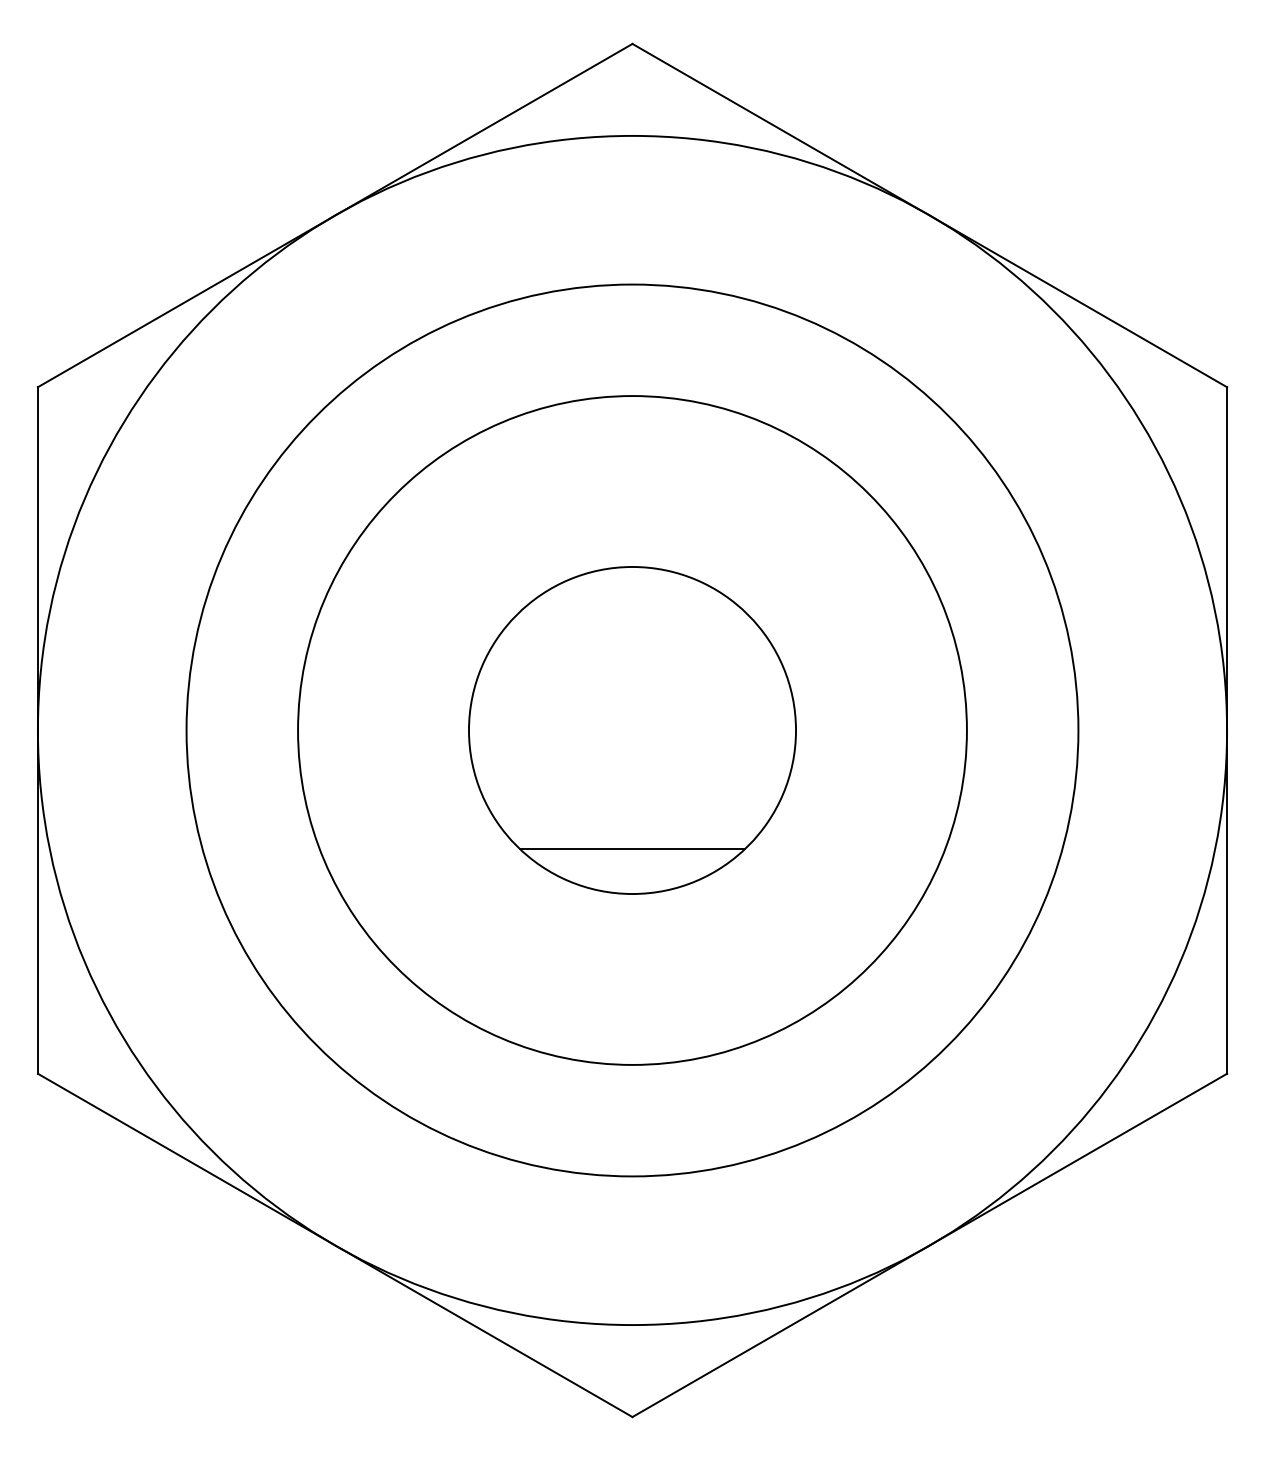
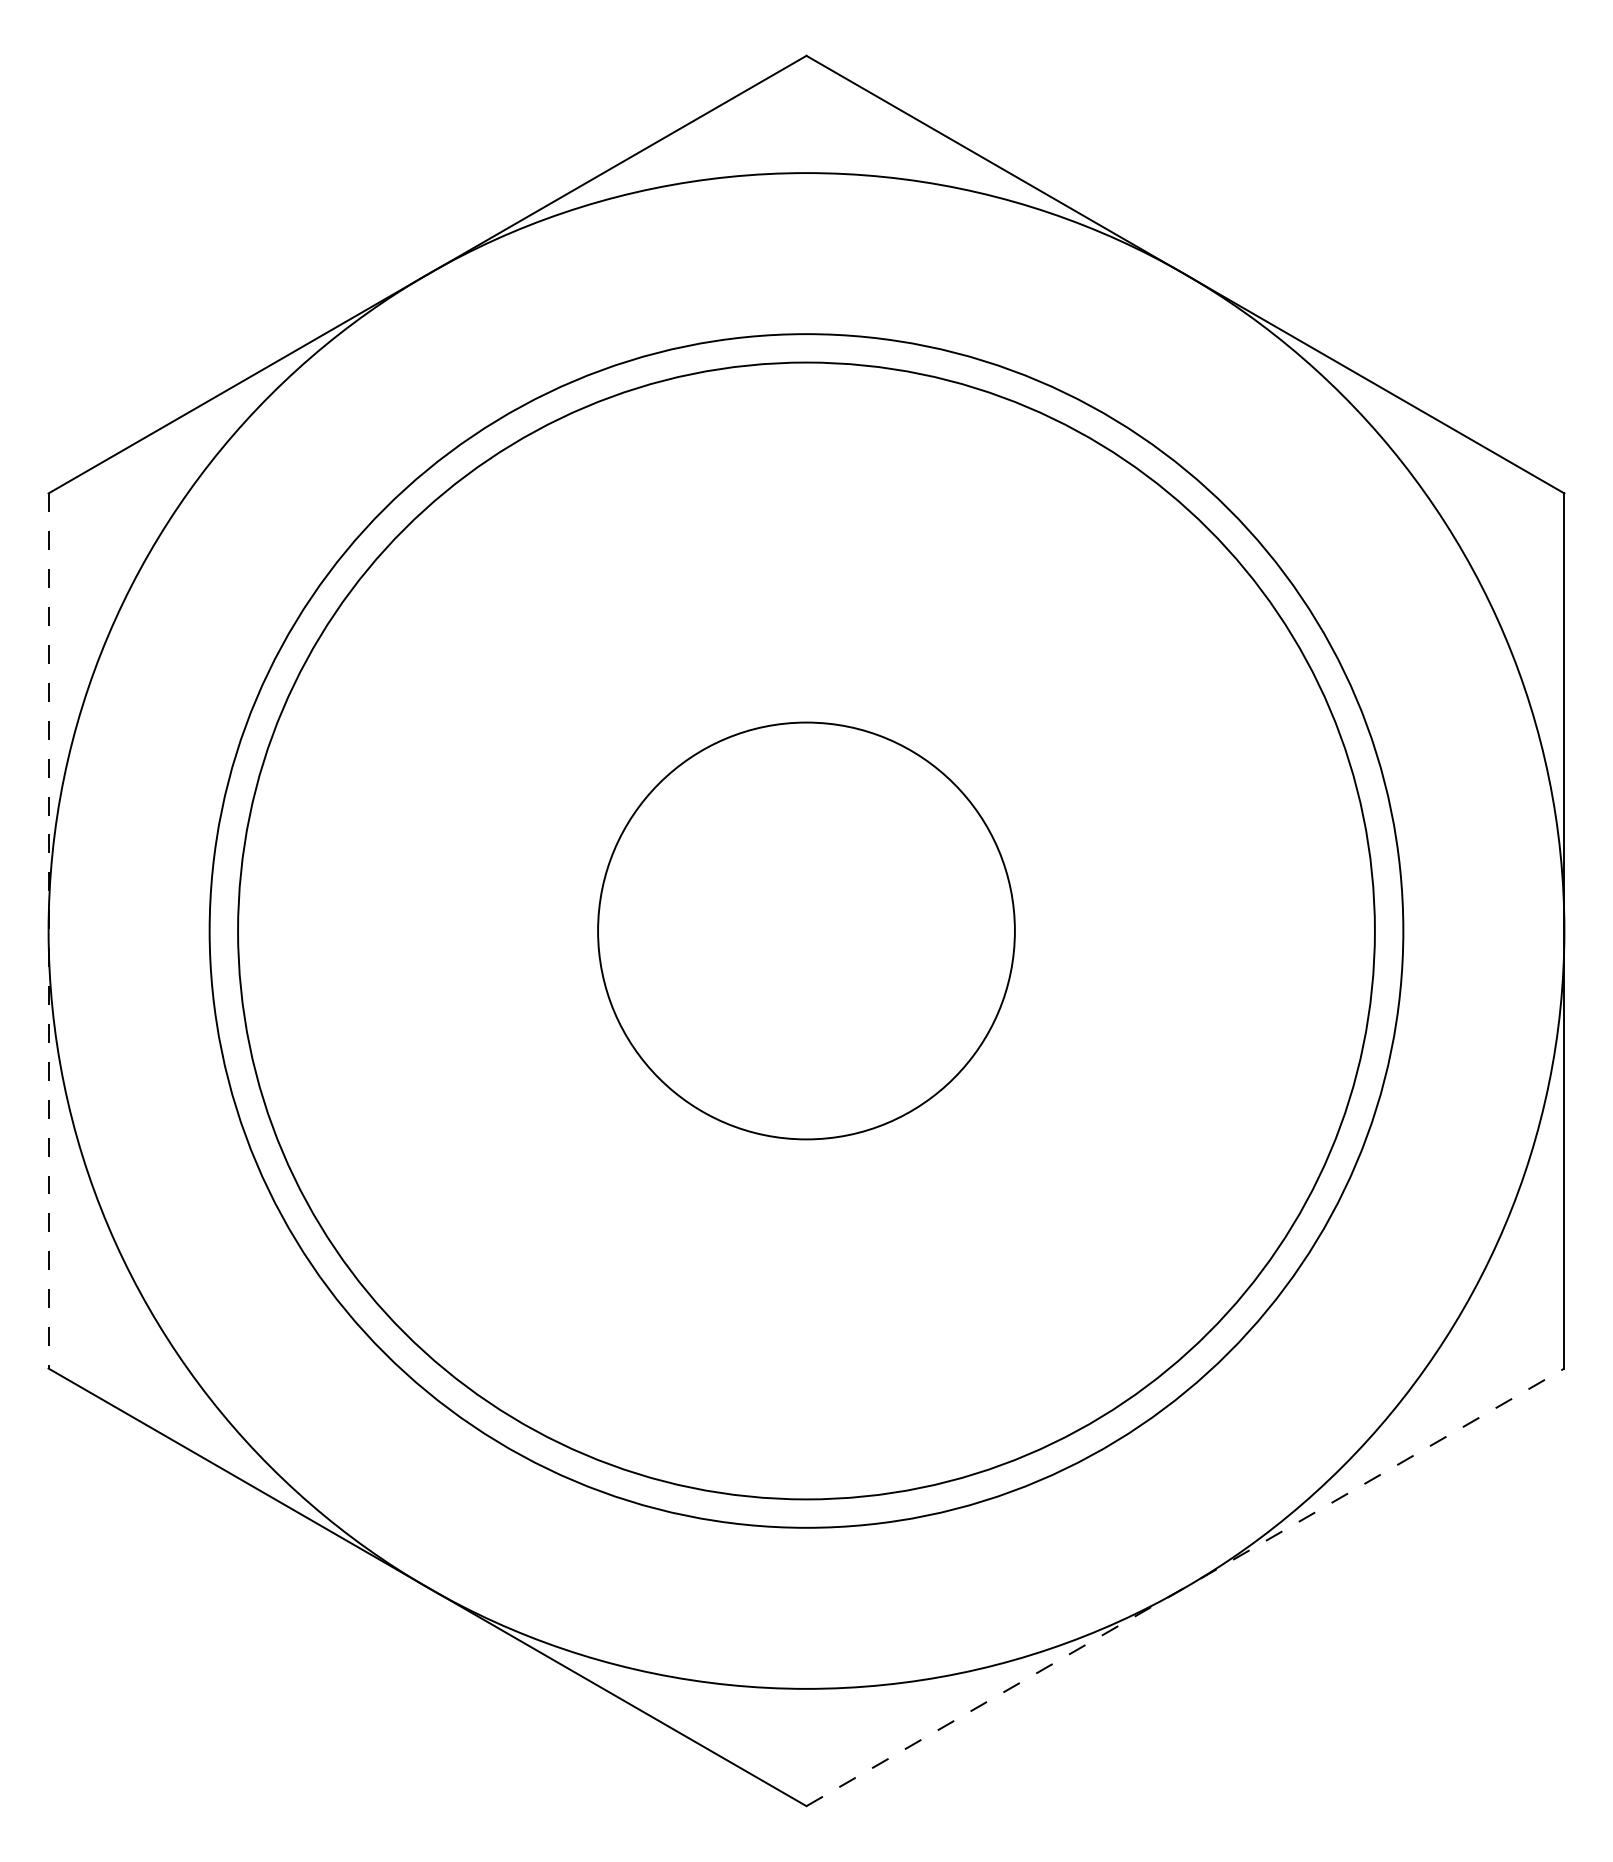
line: (37, 730) -> (48, 930), solid -> dashed
circle: (632, 730) -> (806, 930), size x1.4
line: (632, 849) -> (806, 1082), removed
line: (929, 1245) -> (1185, 1587), solid -> dashed

